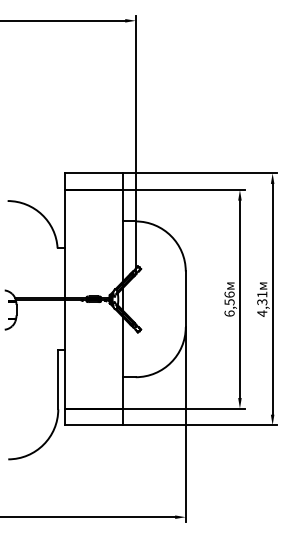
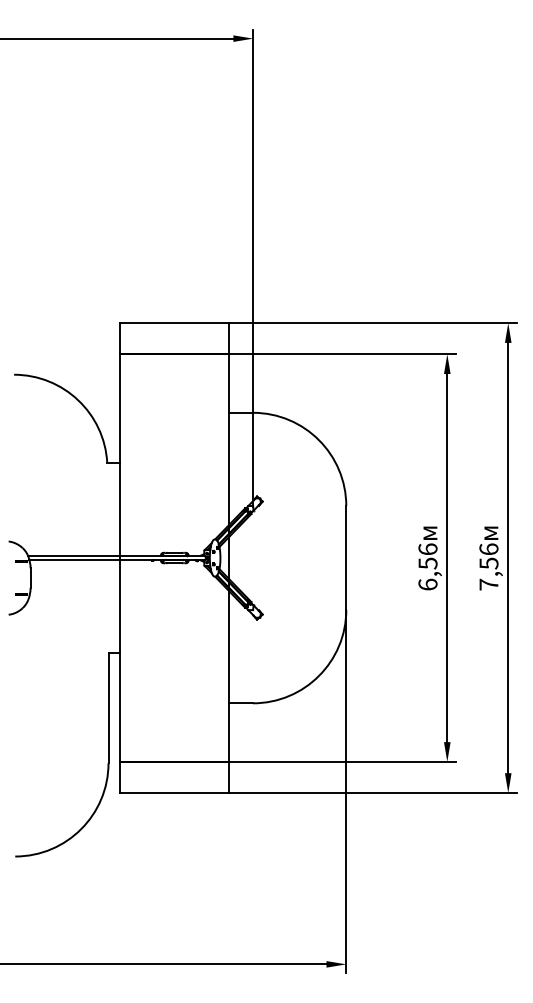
text: (262, 303) -> (489, 565), 4,31 -> 7,56

